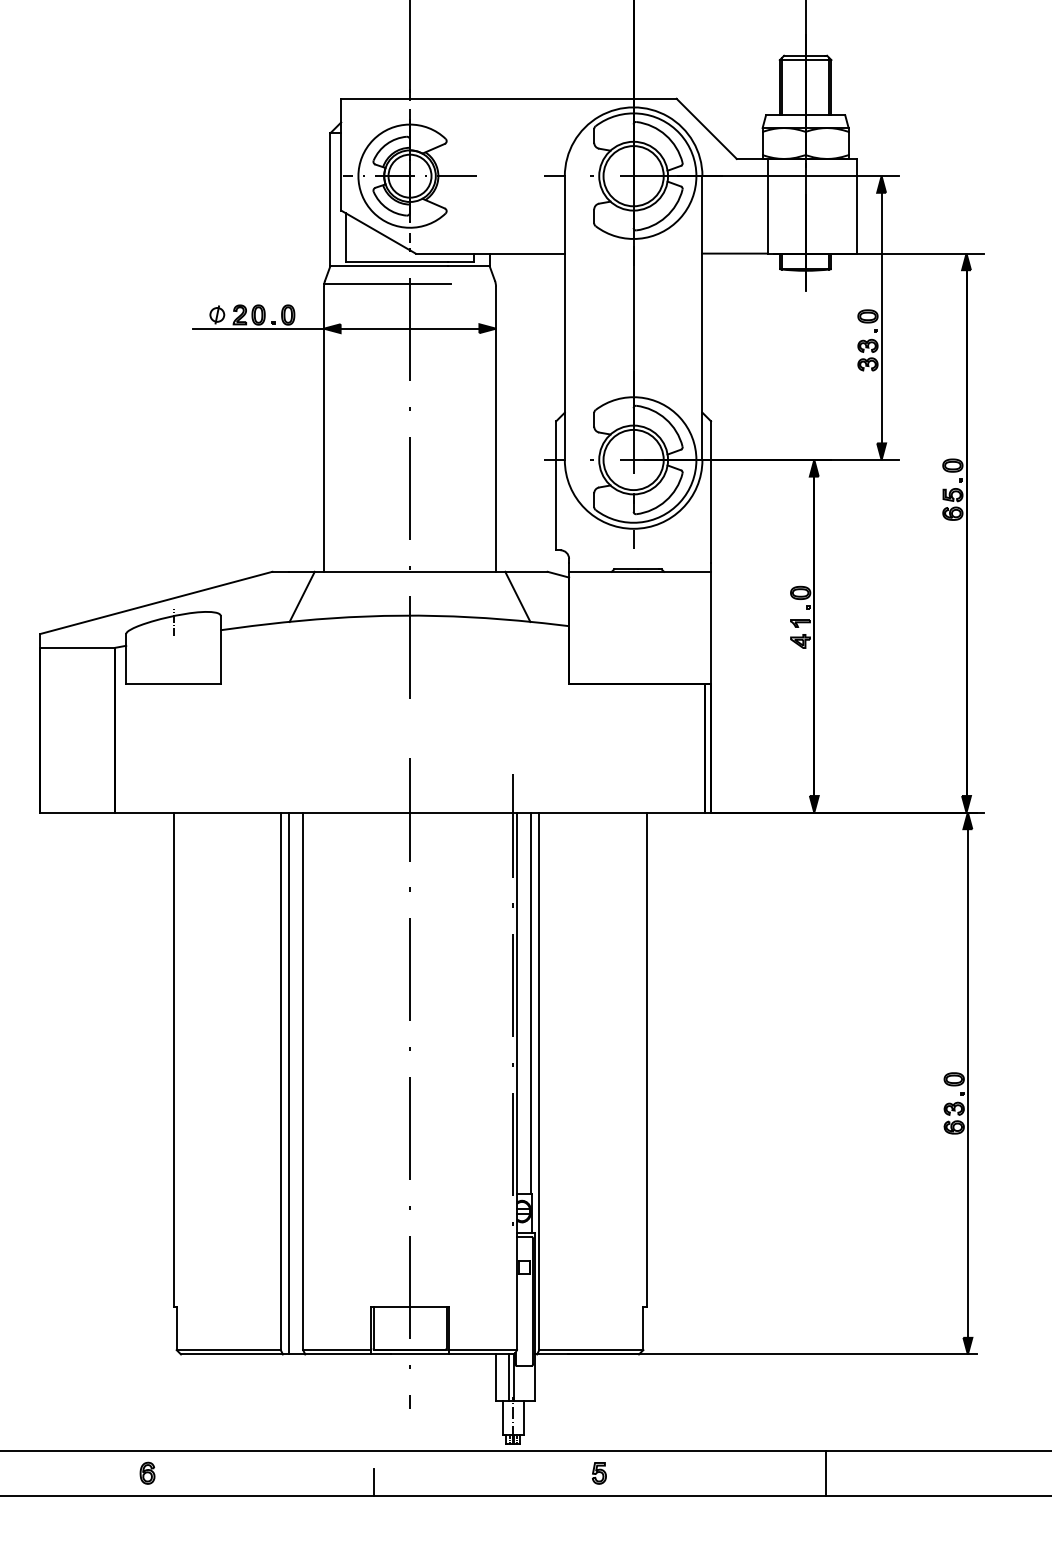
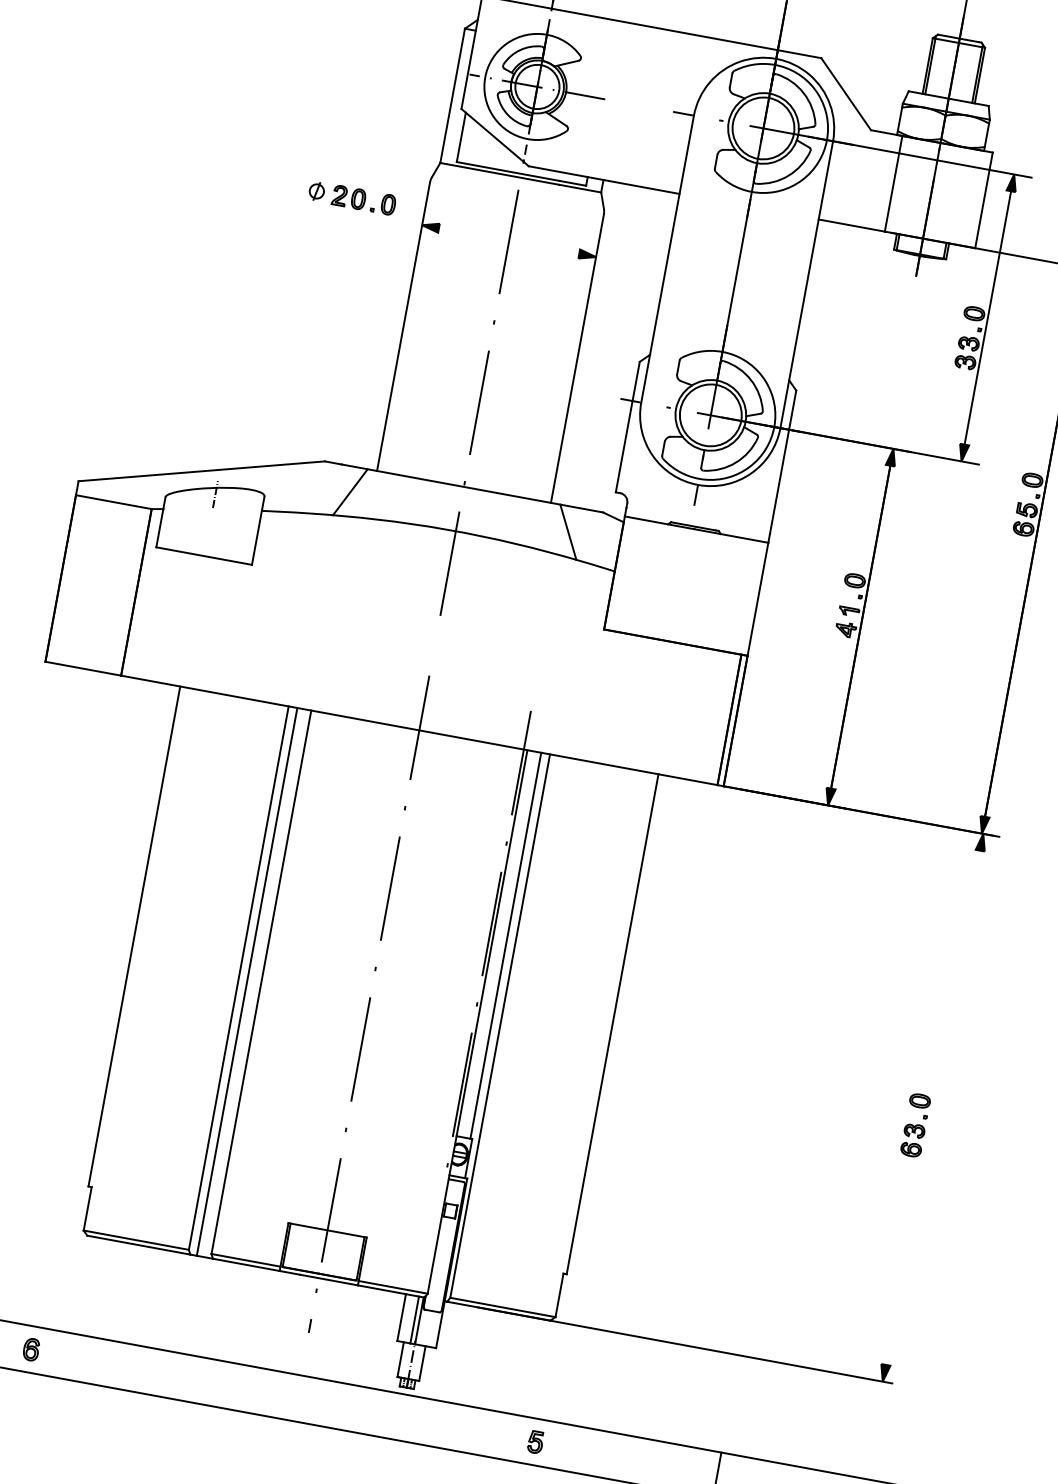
line: (387, 283) -> (494, 191), removed
line: (258, 328) -> (355, 212), removed
line: (409, 328) -> (508, 240), removed
line: (967, 1083) -> (932, 1107), removed
part: (599, 1473) -> (535, 1442), moved
line: (374, 1481) -> (259, 1400), removed

